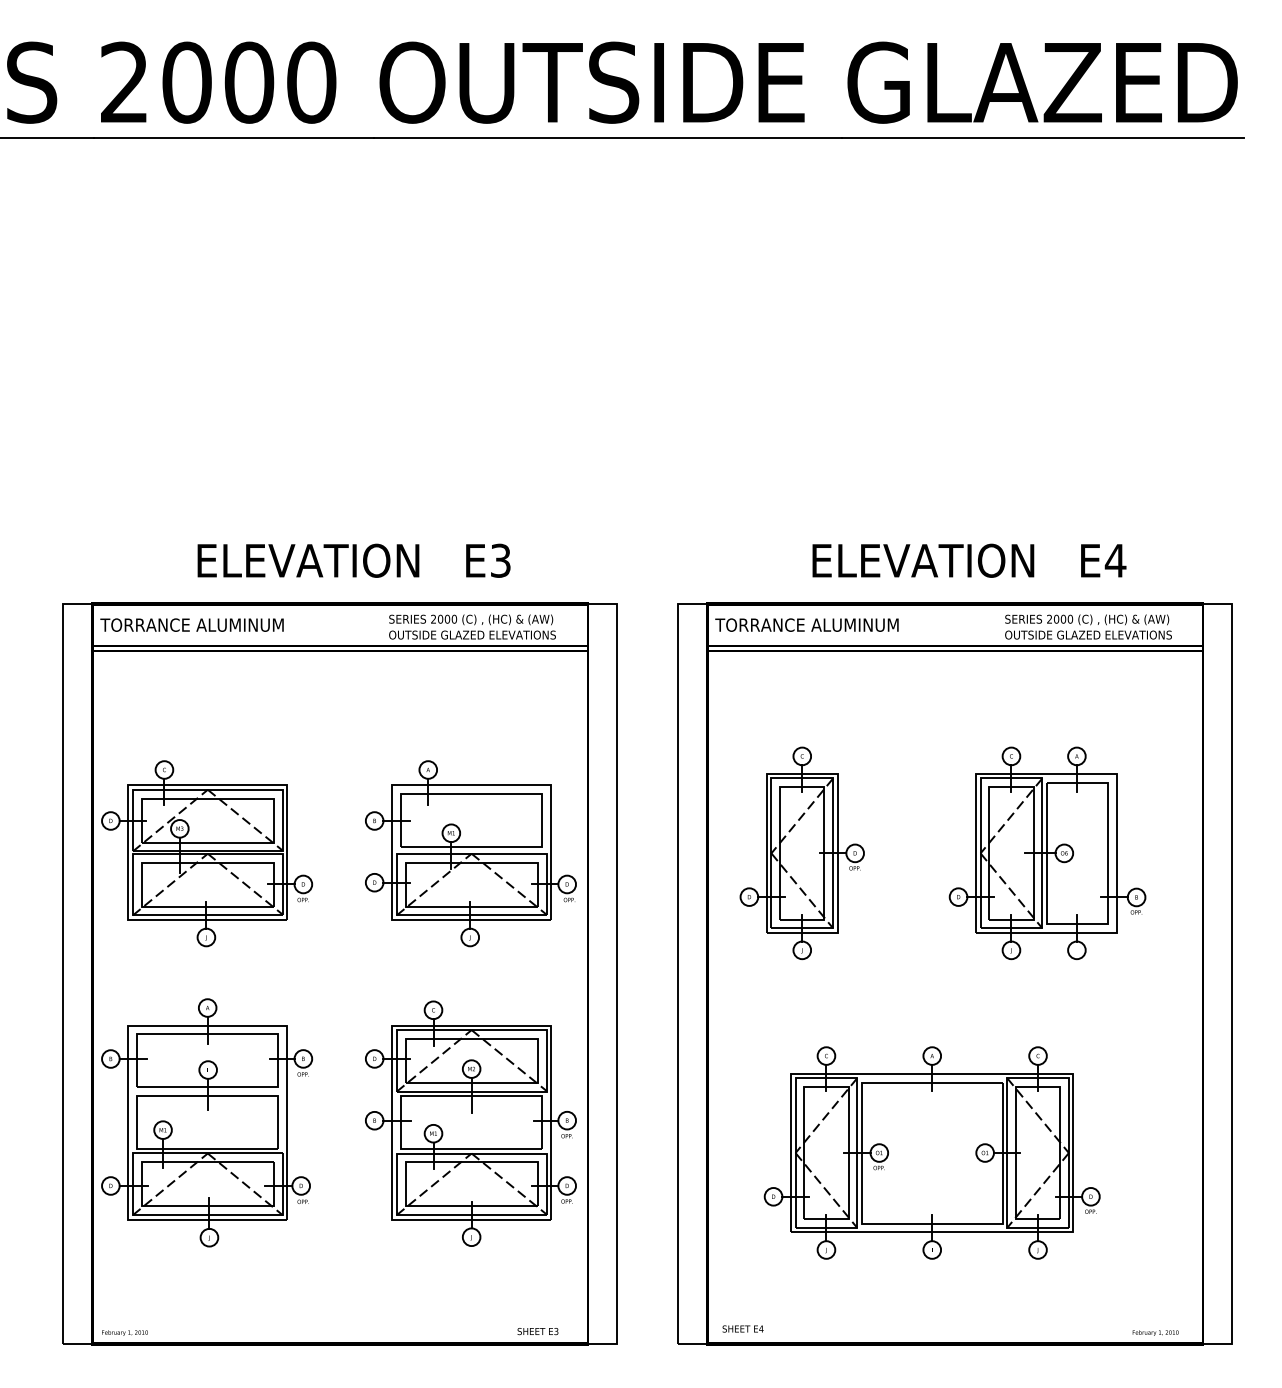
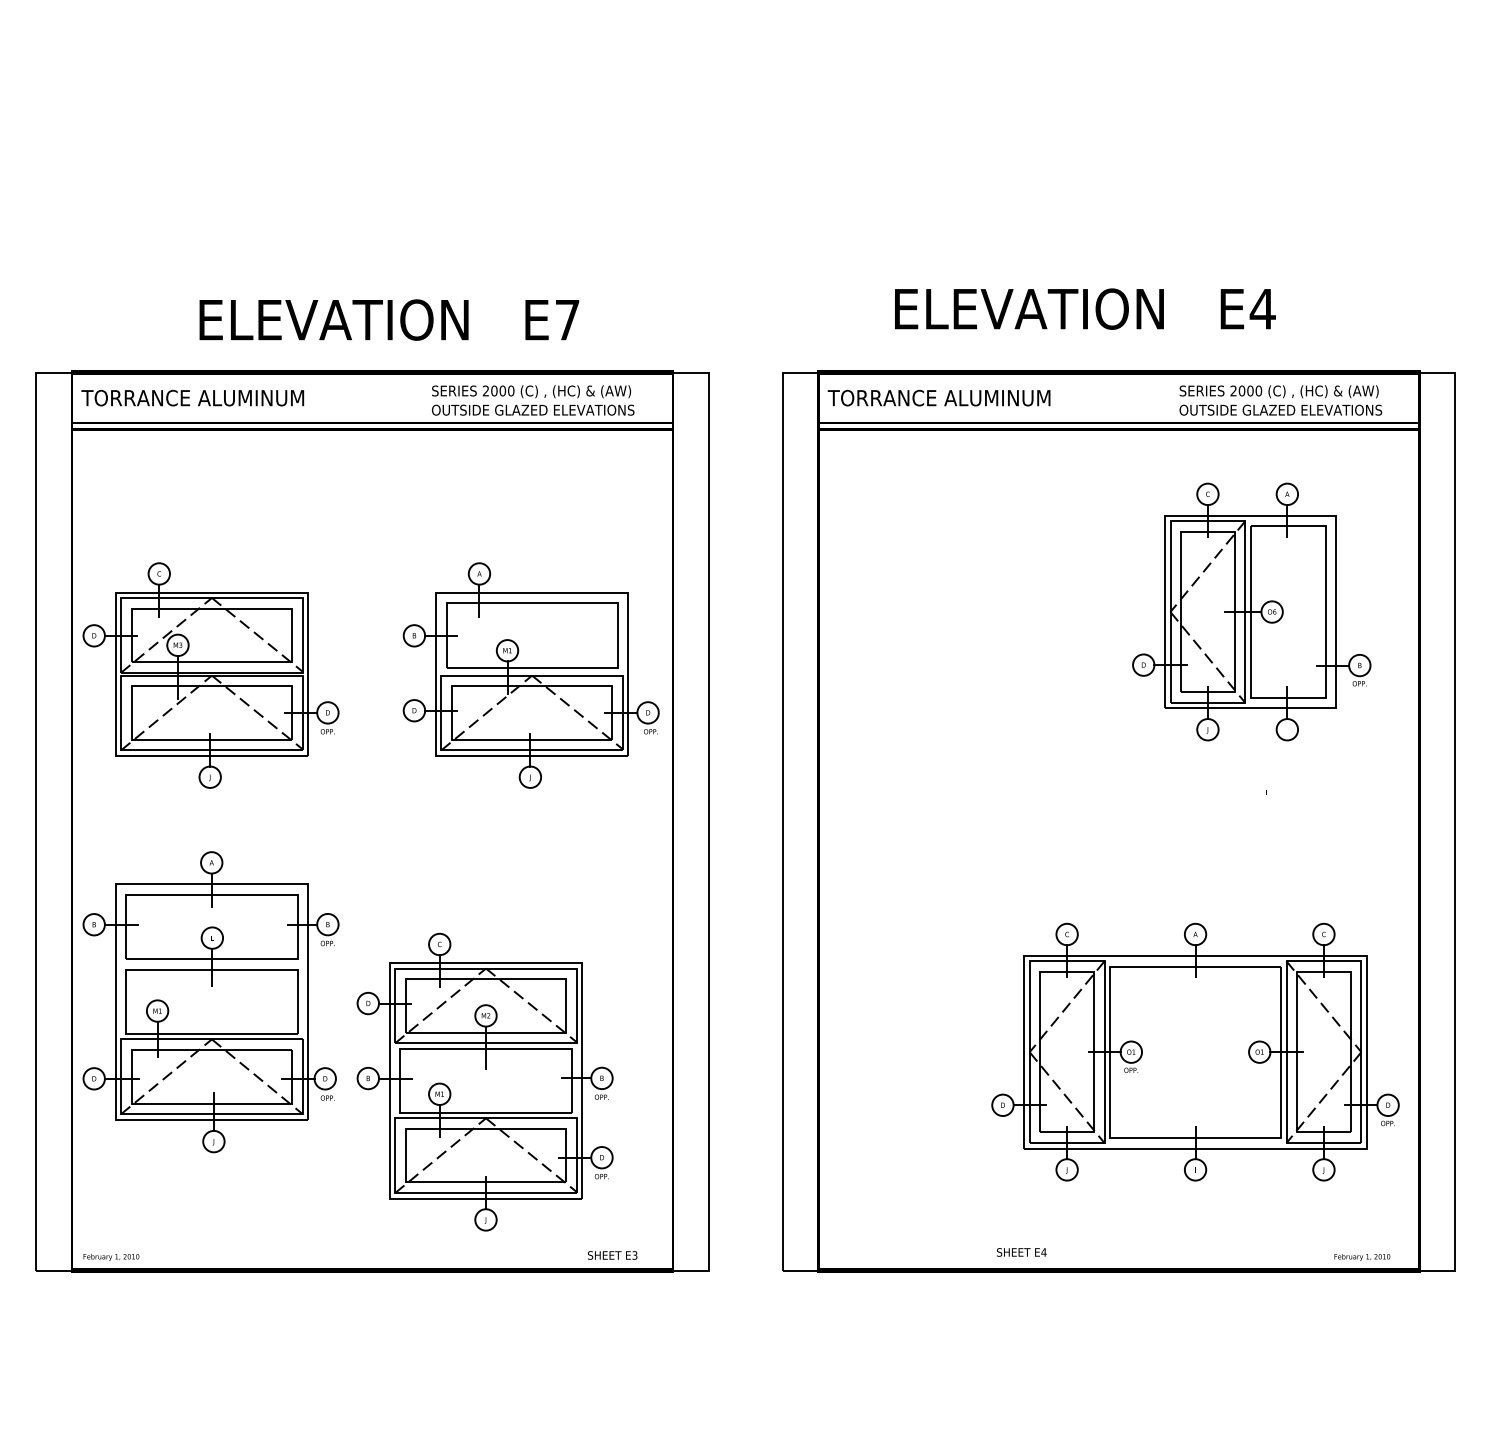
text: (500, 560) -> (567, 319), E3 -> E7
text: (969, 560) -> (1085, 308), moved
part: (801, 853) -> (932, 675), removed
part: (1047, 853) -> (1251, 612), moved
part: (470, 1123) -> (484, 1081), moved
part: (931, 1152) -> (1194, 1051), moved
text: (742, 1328) -> (1021, 1251), moved

